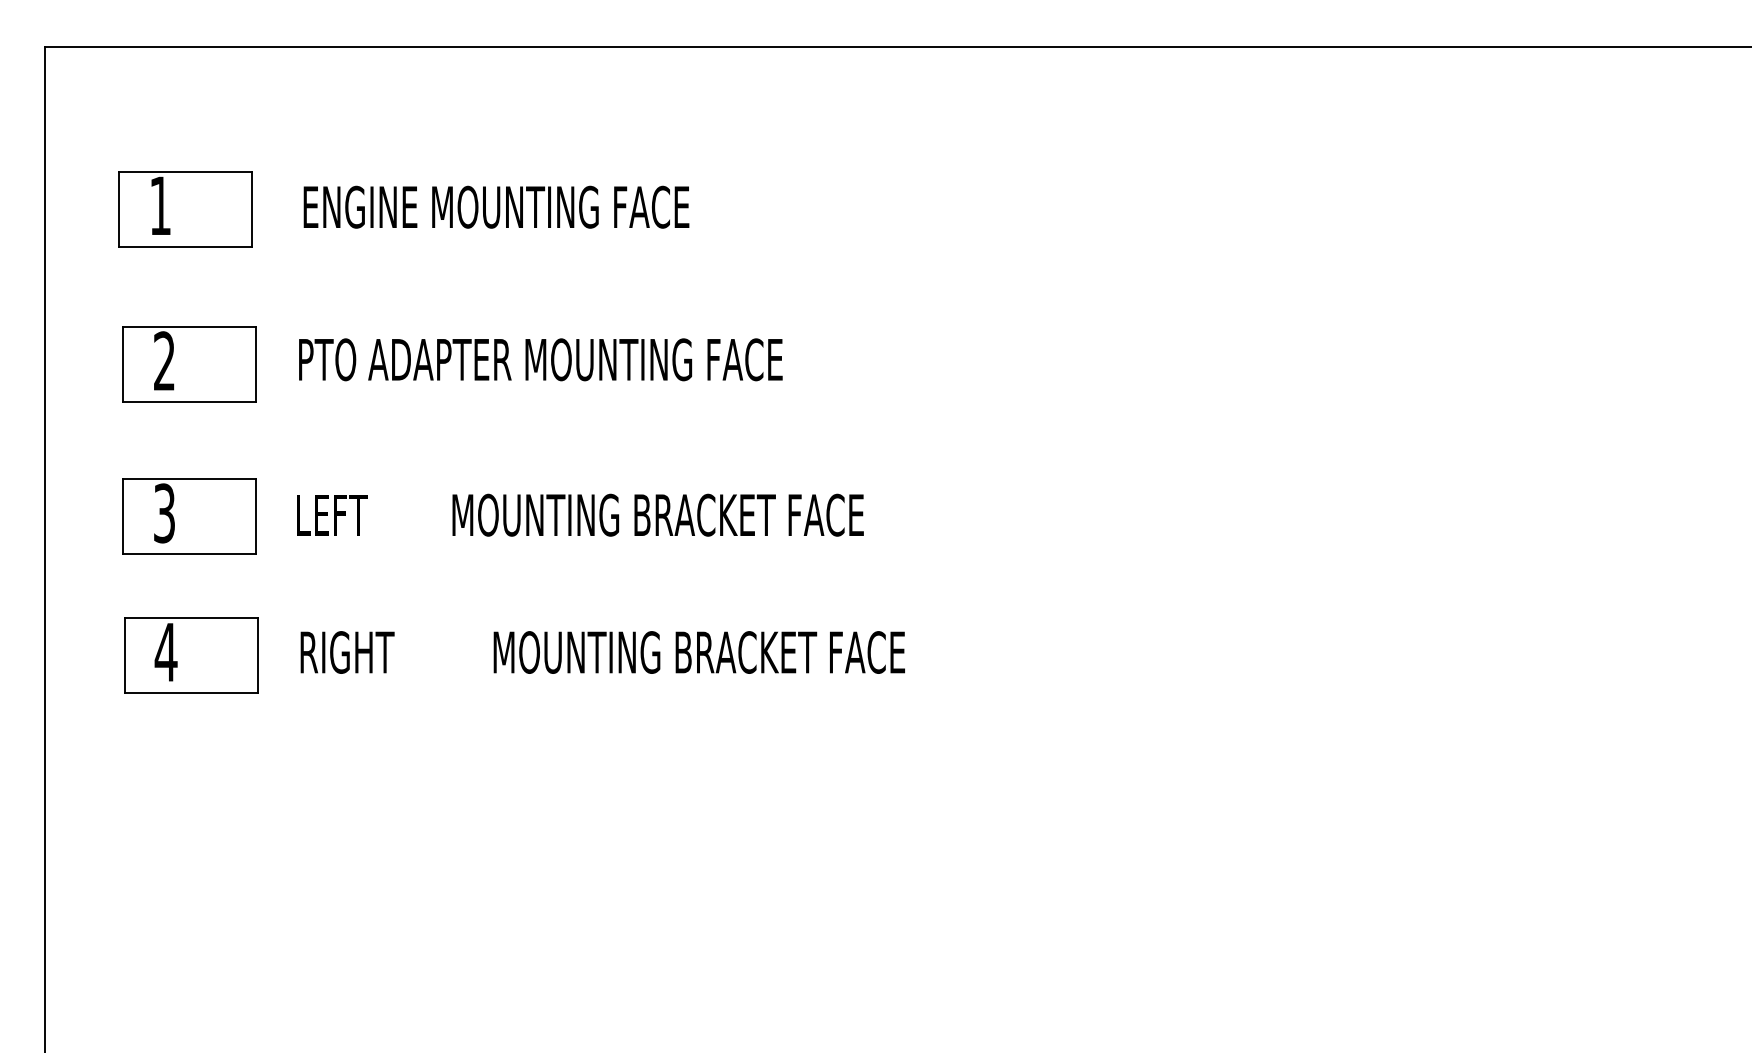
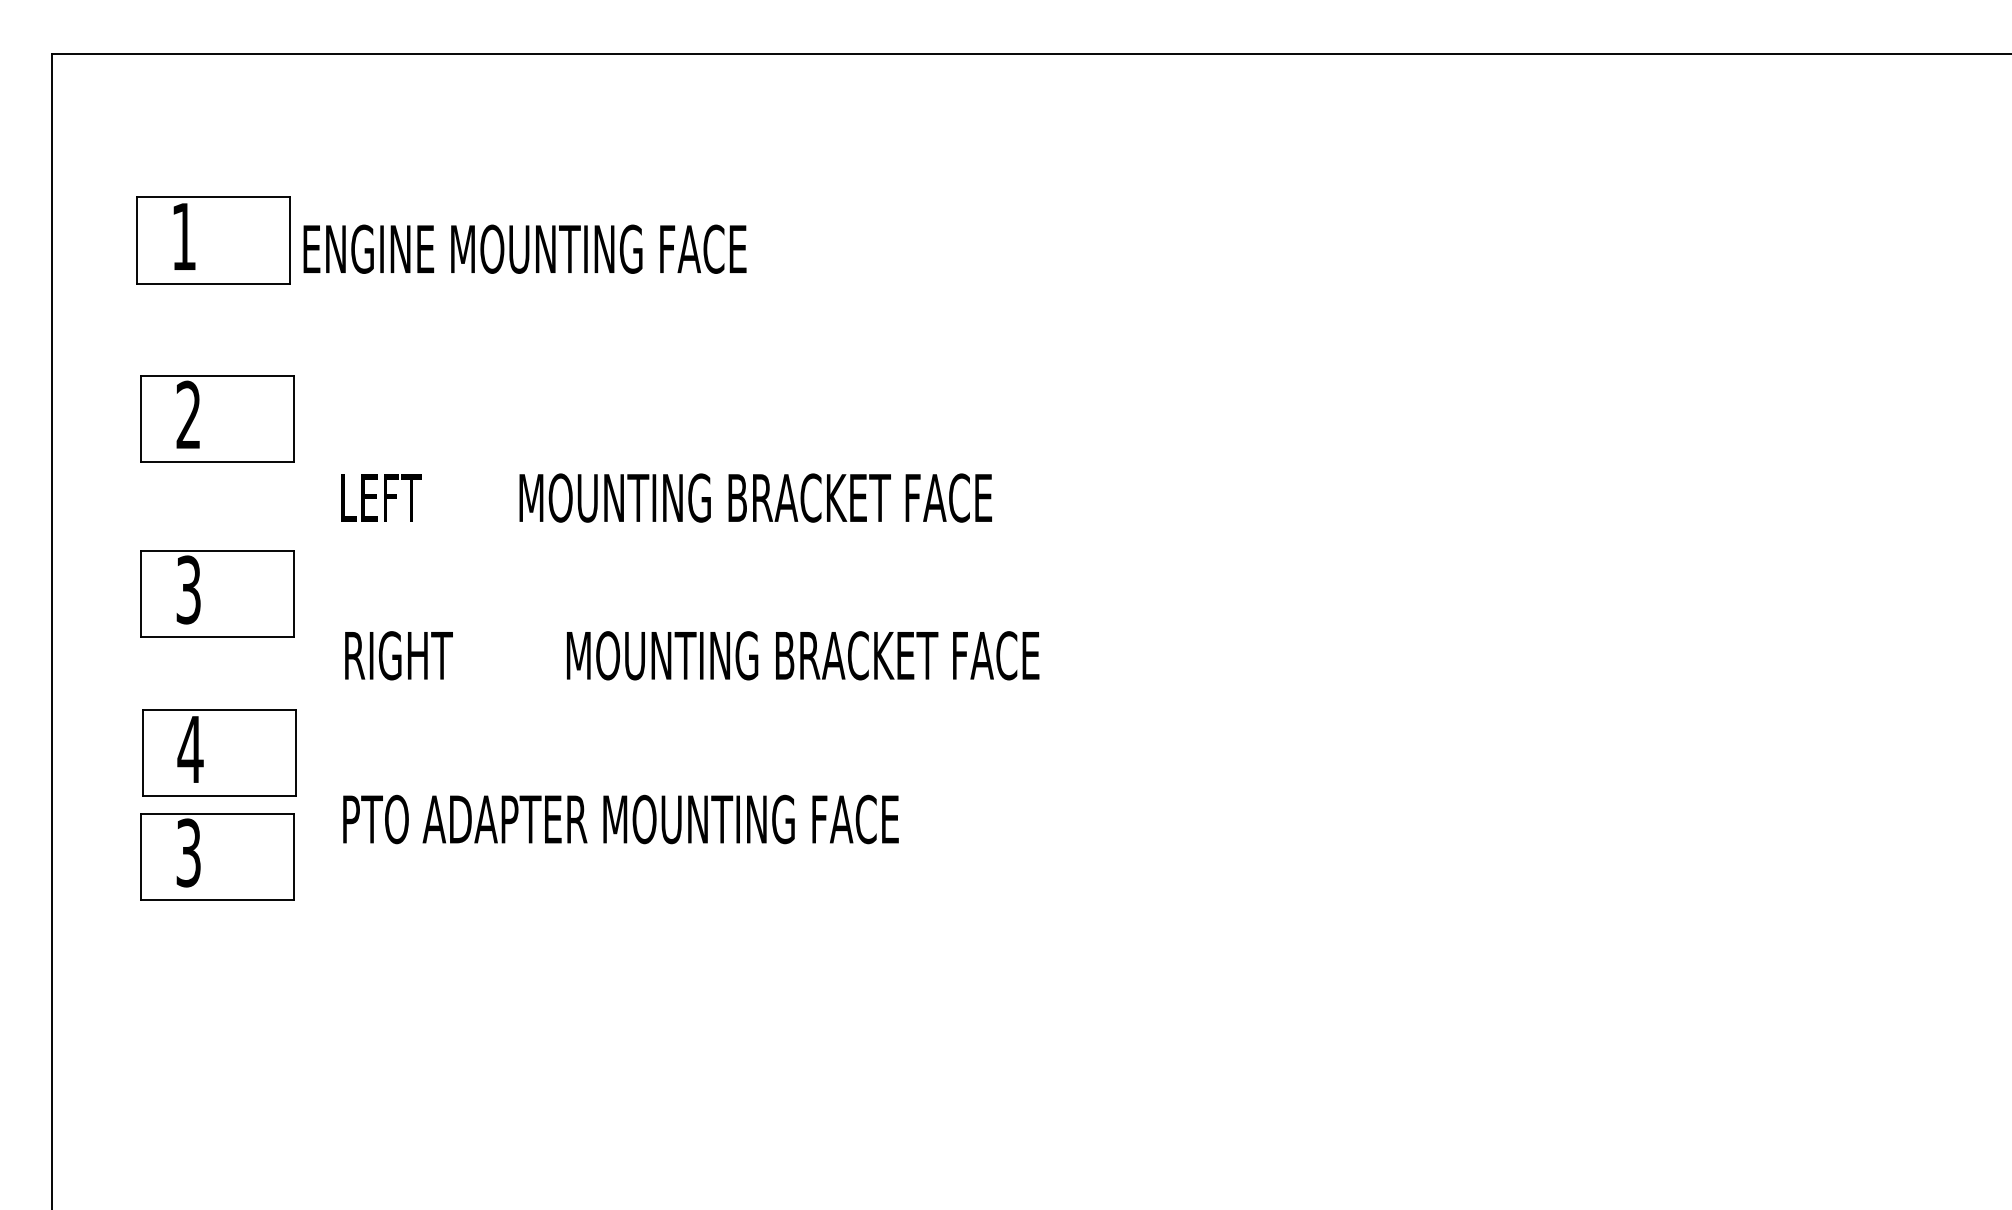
text: (496, 206) -> (524, 248), moved
text: (540, 359) -> (620, 819), moved
text: (580, 514) -> (666, 497), moved
text: (603, 652) -> (692, 655), moved
part: (189, 745) -> (217, 856), added

